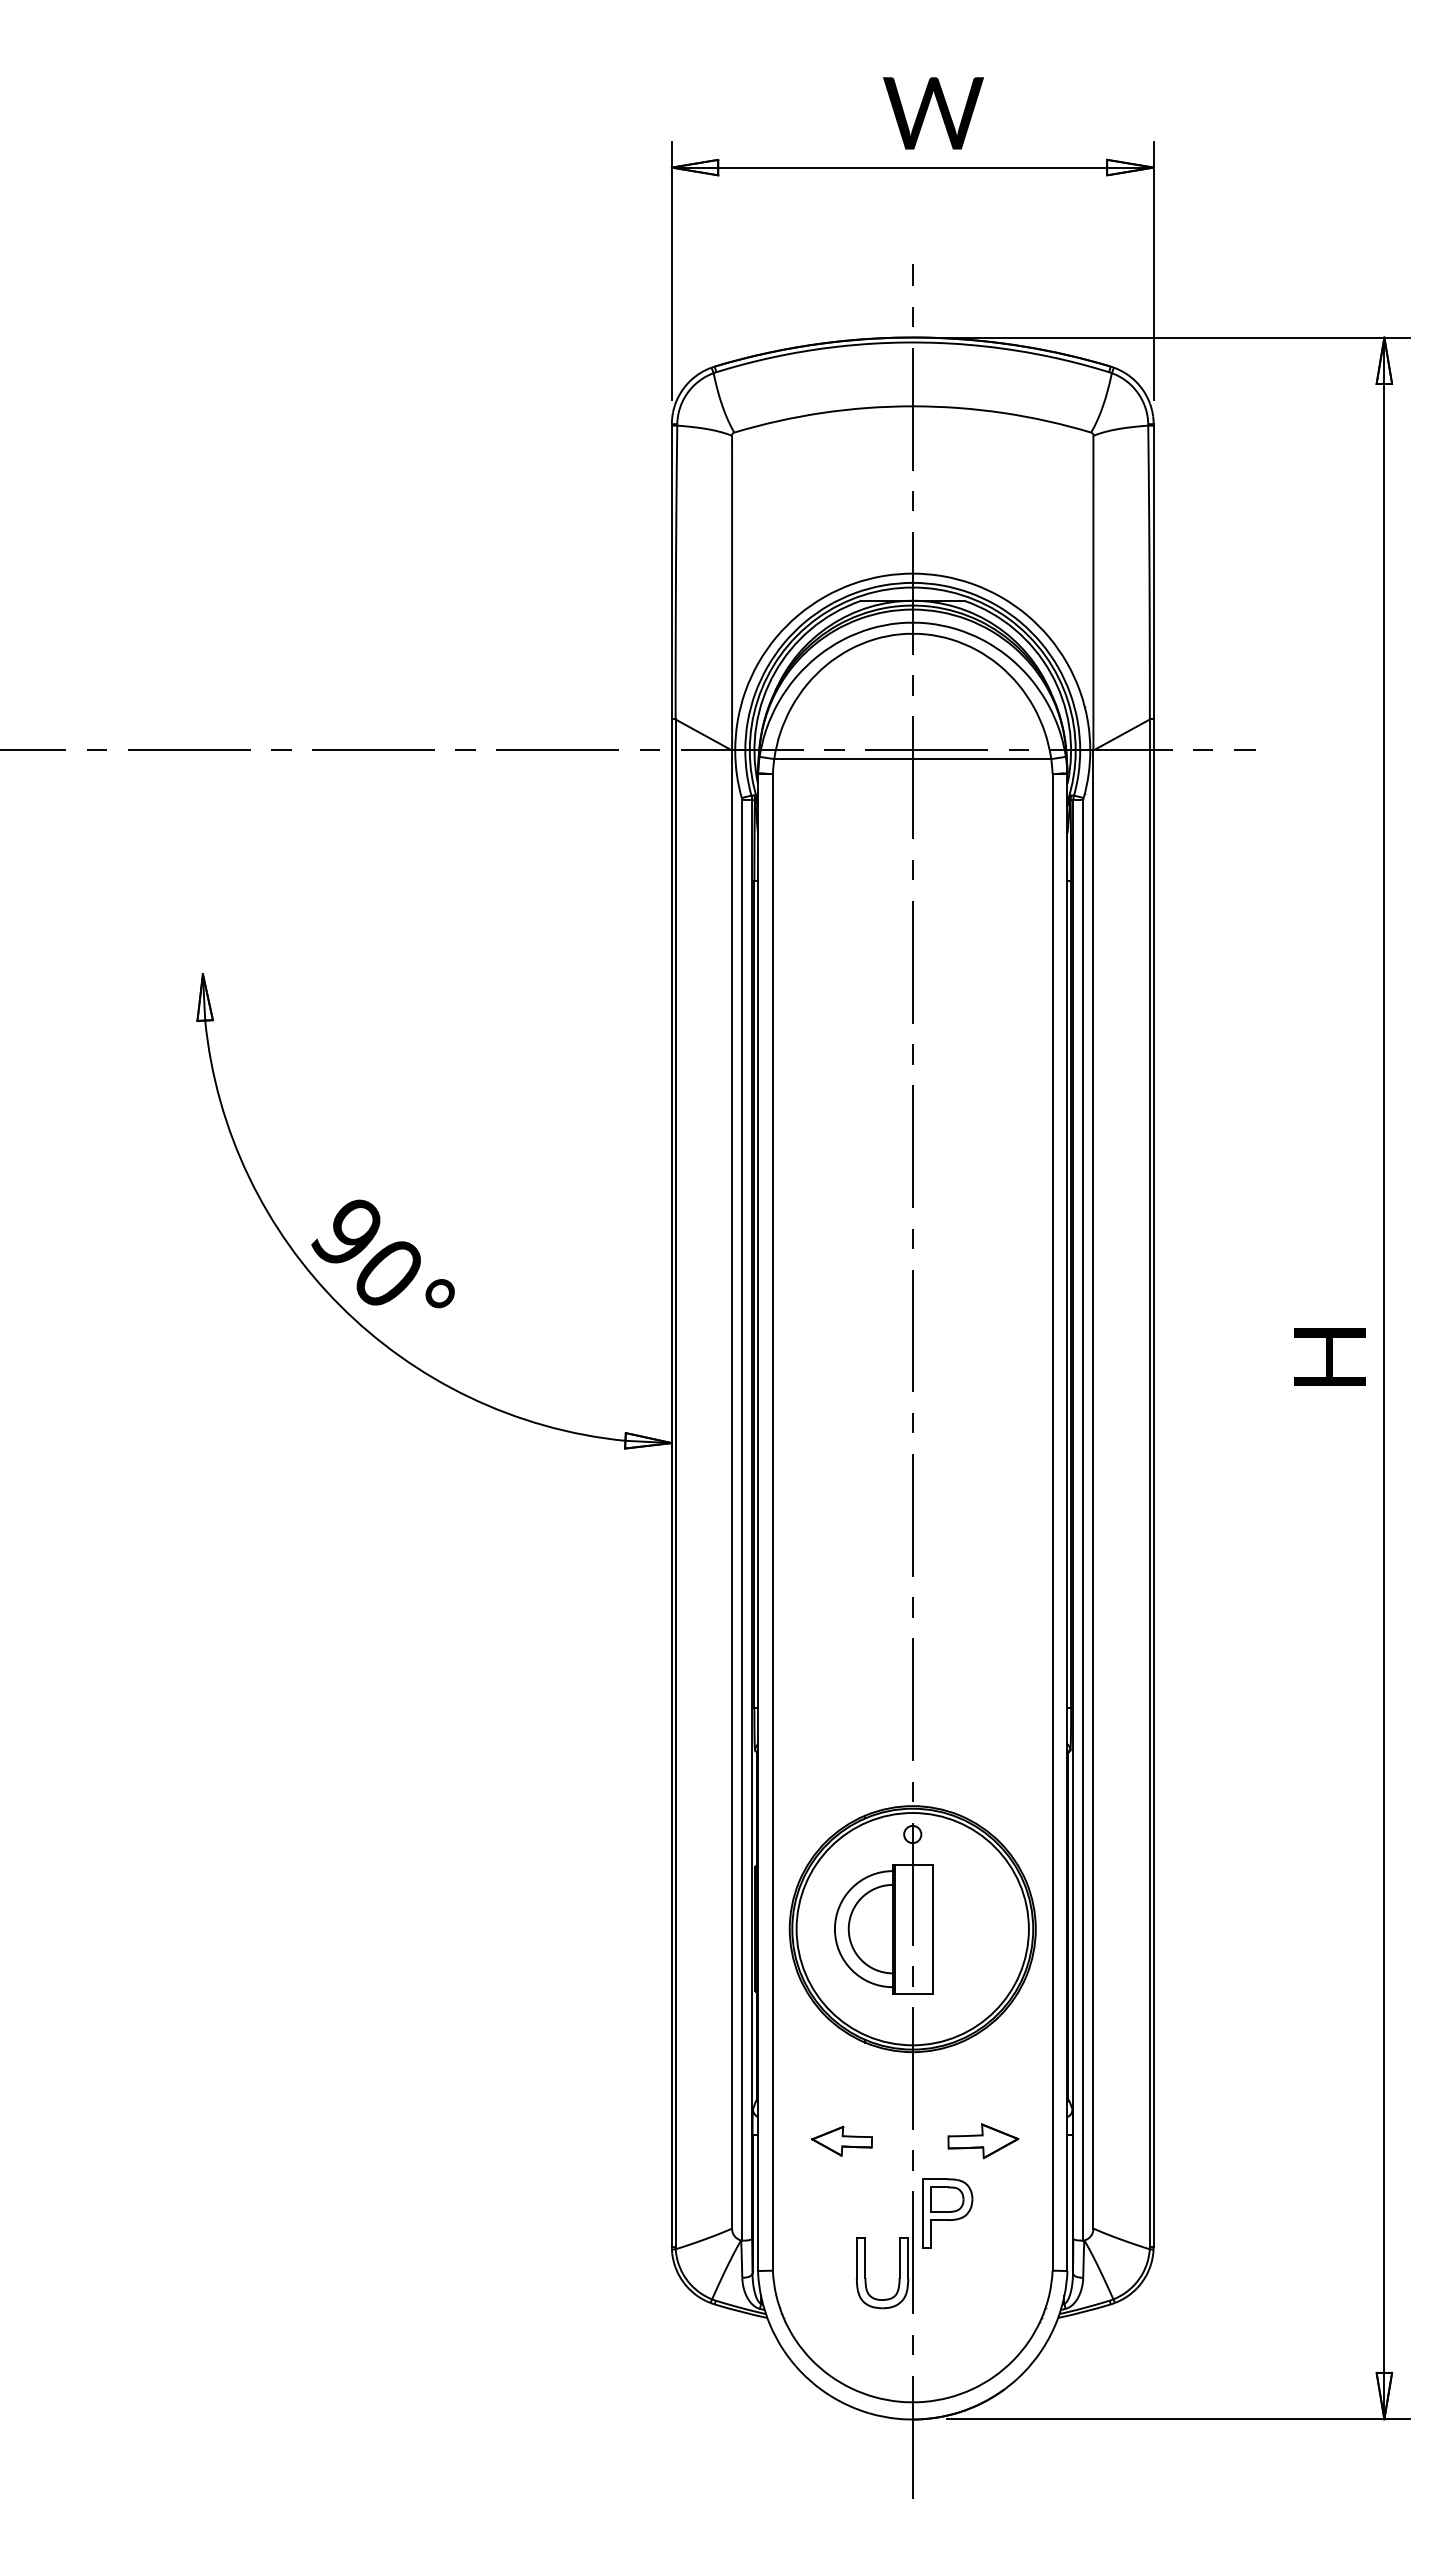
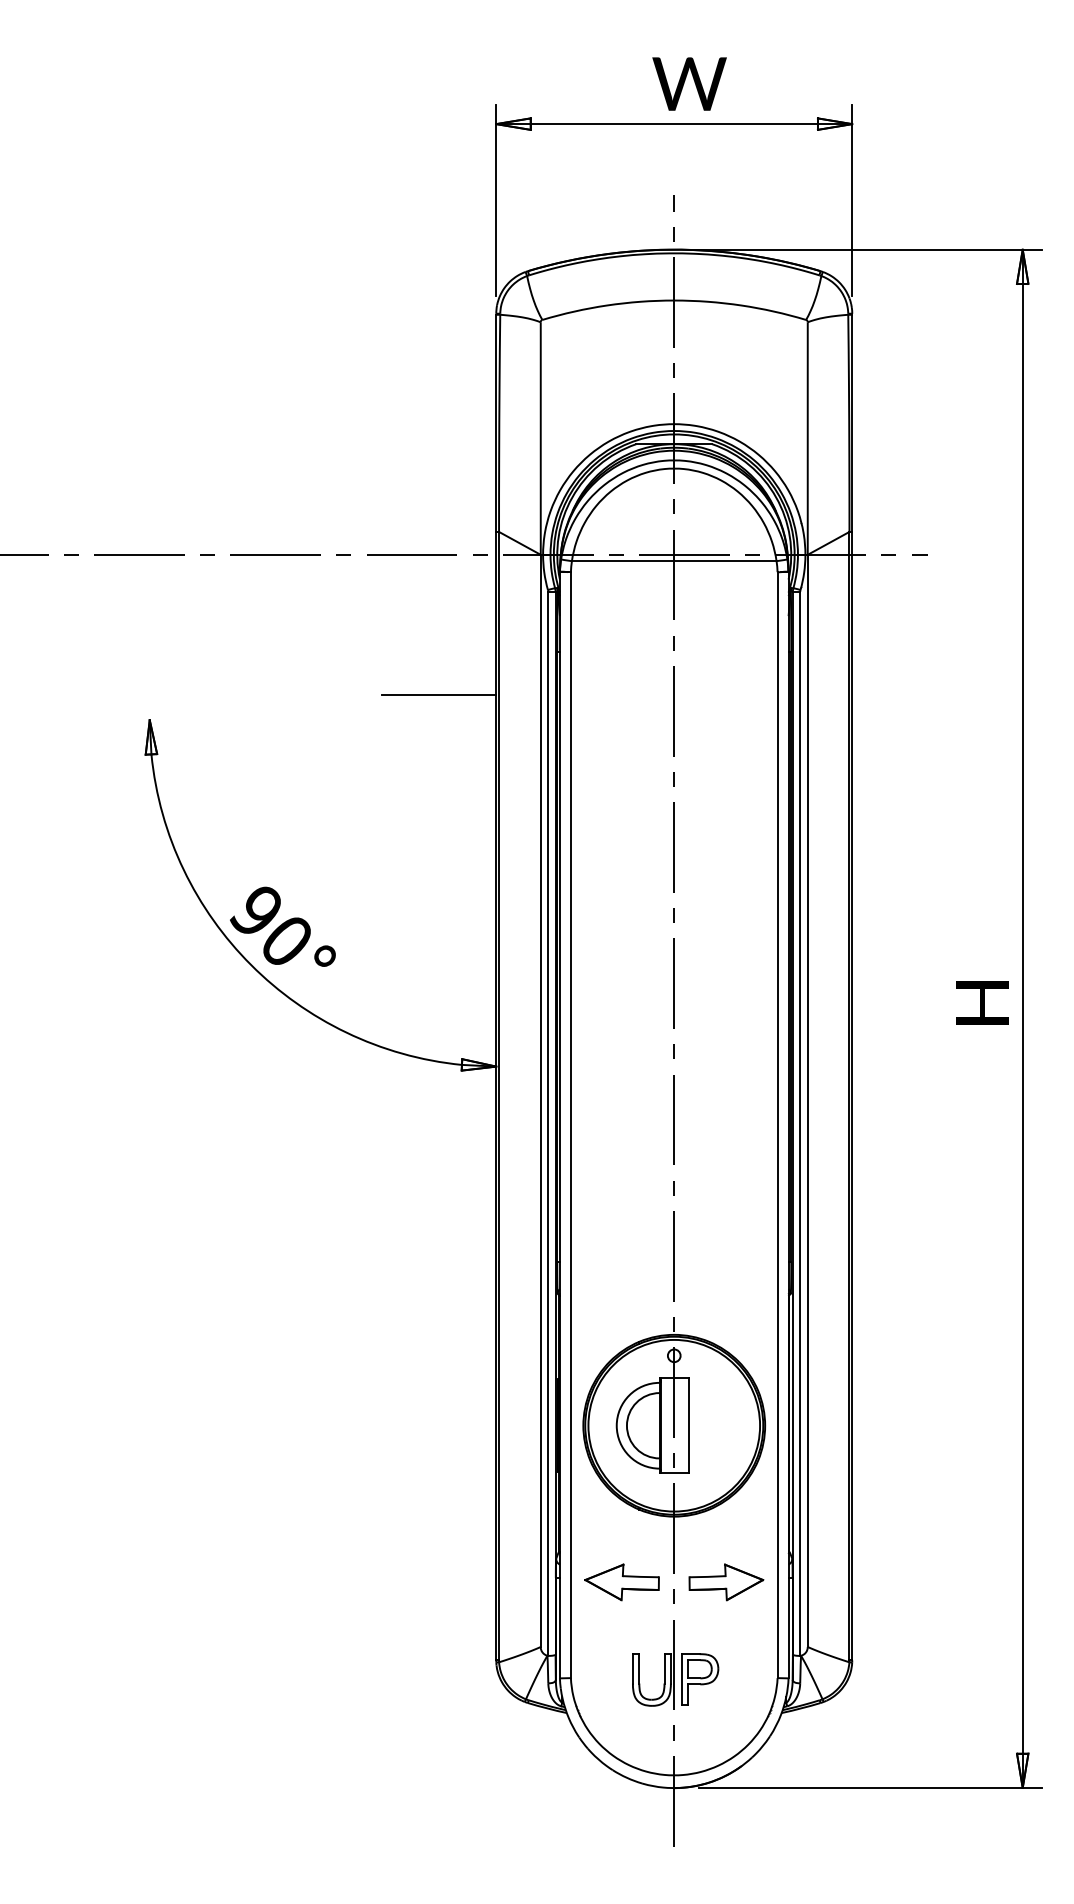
line: (594, 939) -> (439, 694), added
part: (841, 2141) -> (621, 1582), size x1.67
part: (983, 2141) -> (726, 1582), size x1.43
part: (947, 2213) -> (699, 1679), moved

